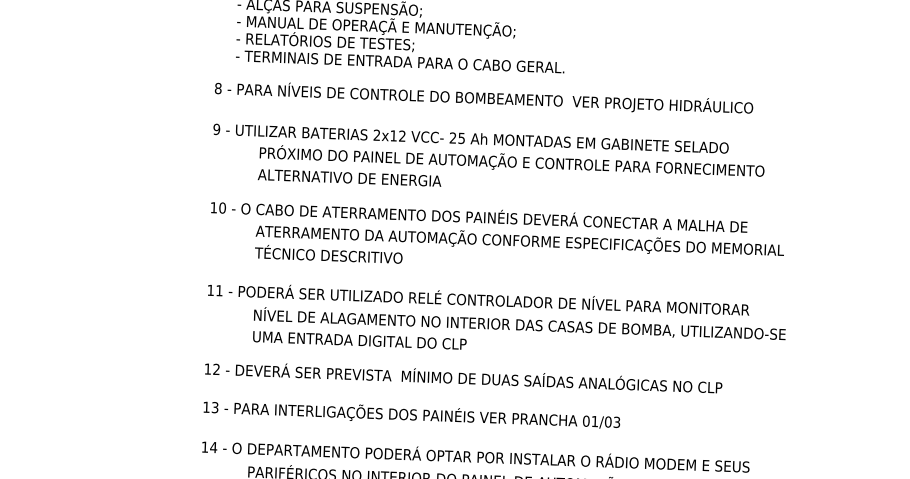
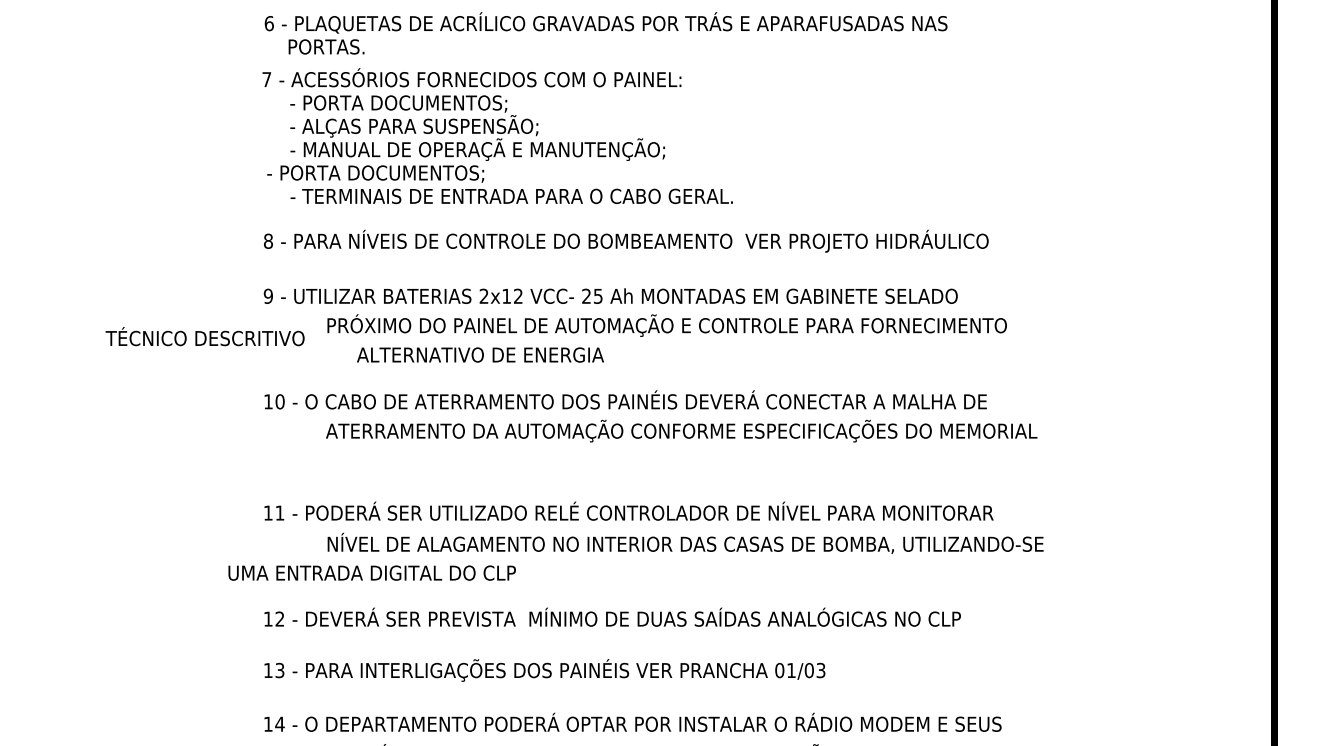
text: (316, 40) -> (398, 171), - RELATÓRIOS DE TESTES; -> - PORTA DOCUMENTOS;
text: (349, 177) -> (480, 354), moved
text: (328, 254) -> (204, 336), moved
text: (359, 340) -> (371, 572), moved

